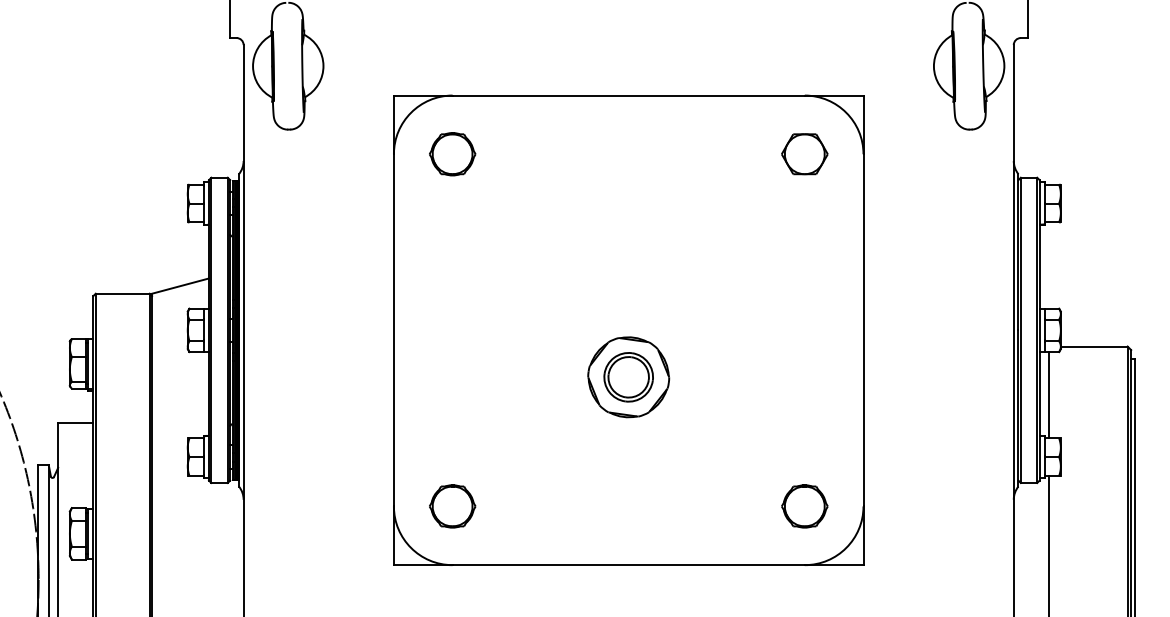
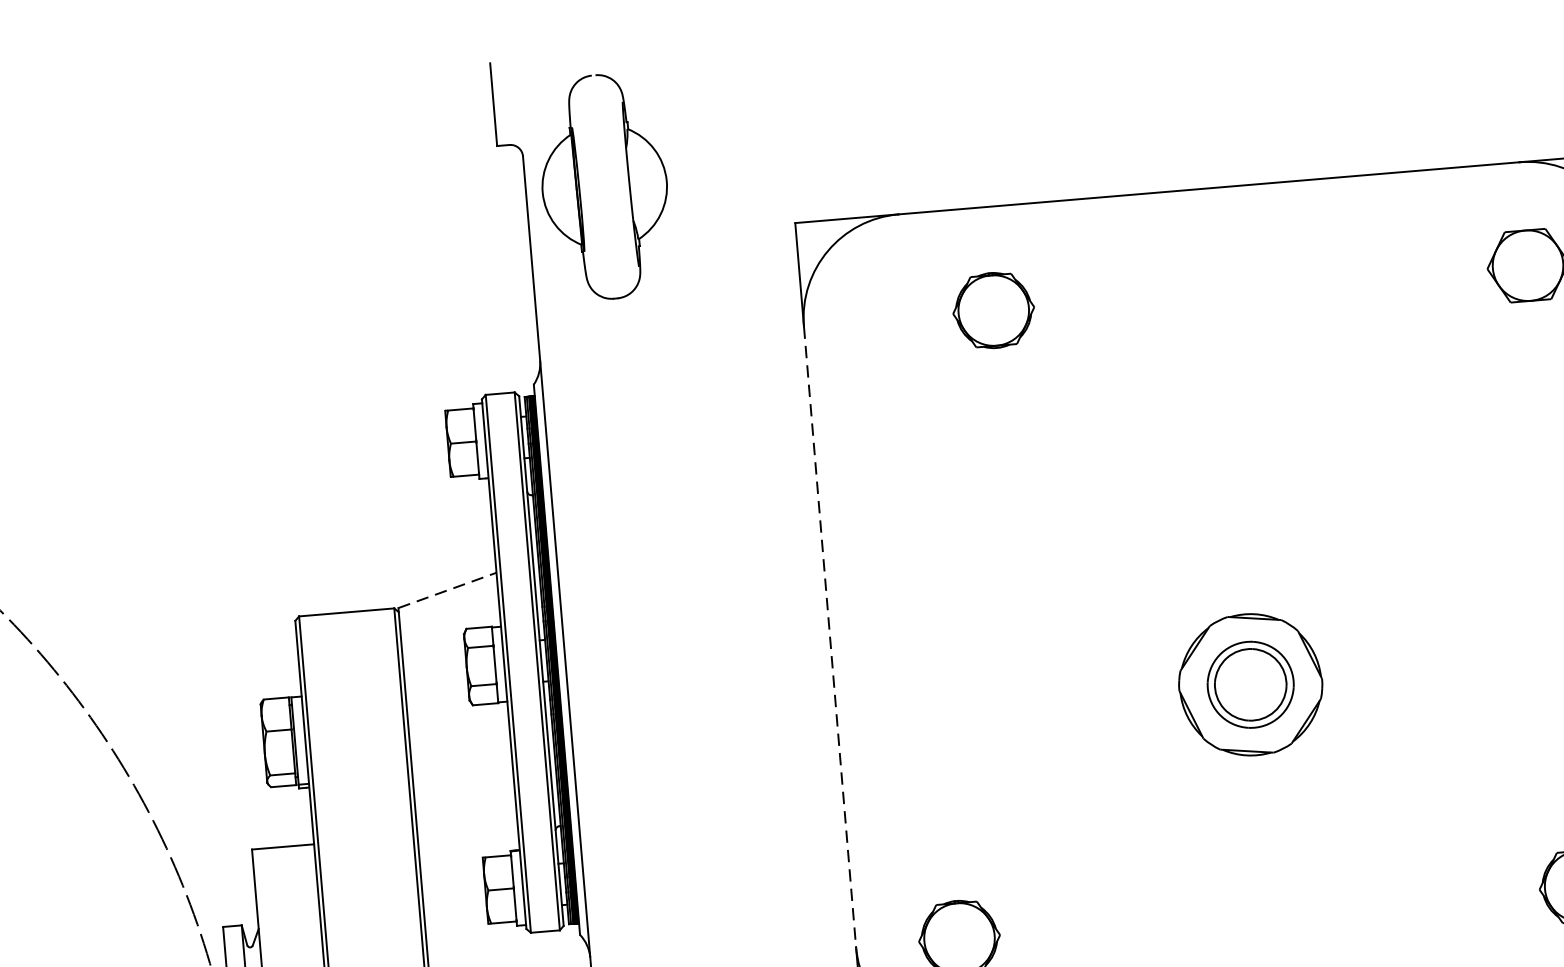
part: (452, 154) -> (993, 311), moved
line: (181, 285) -> (449, 589), solid -> dashed
line: (393, 330) -> (829, 637), solid -> dashed

